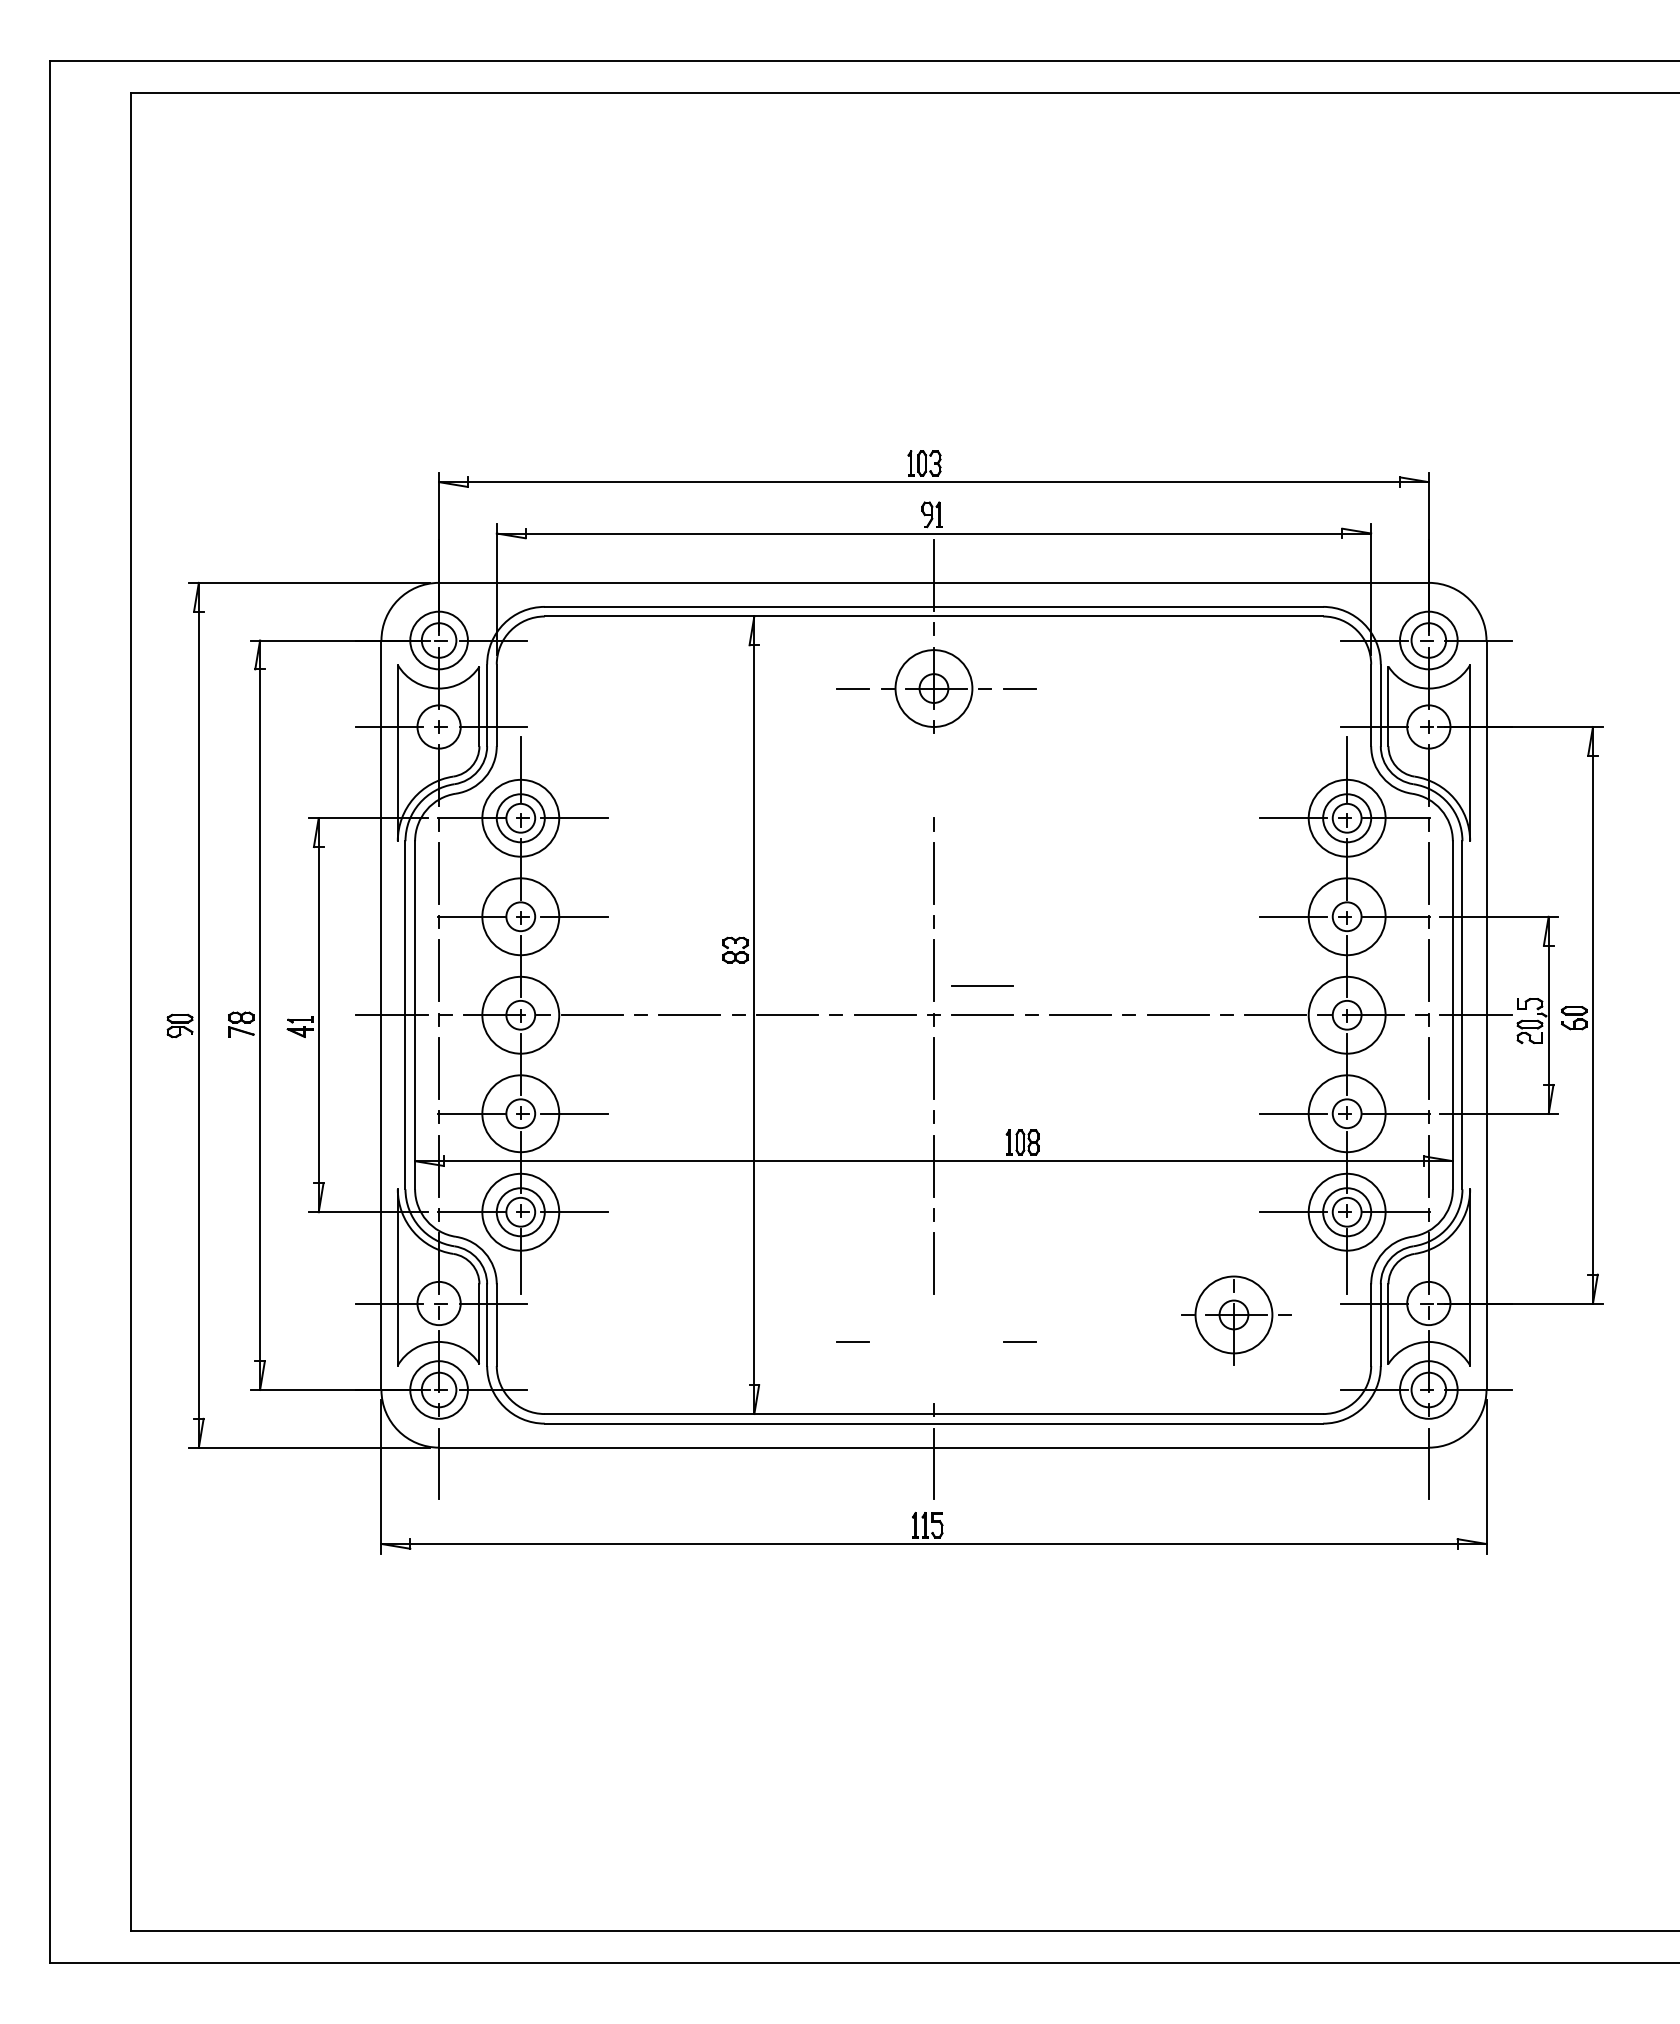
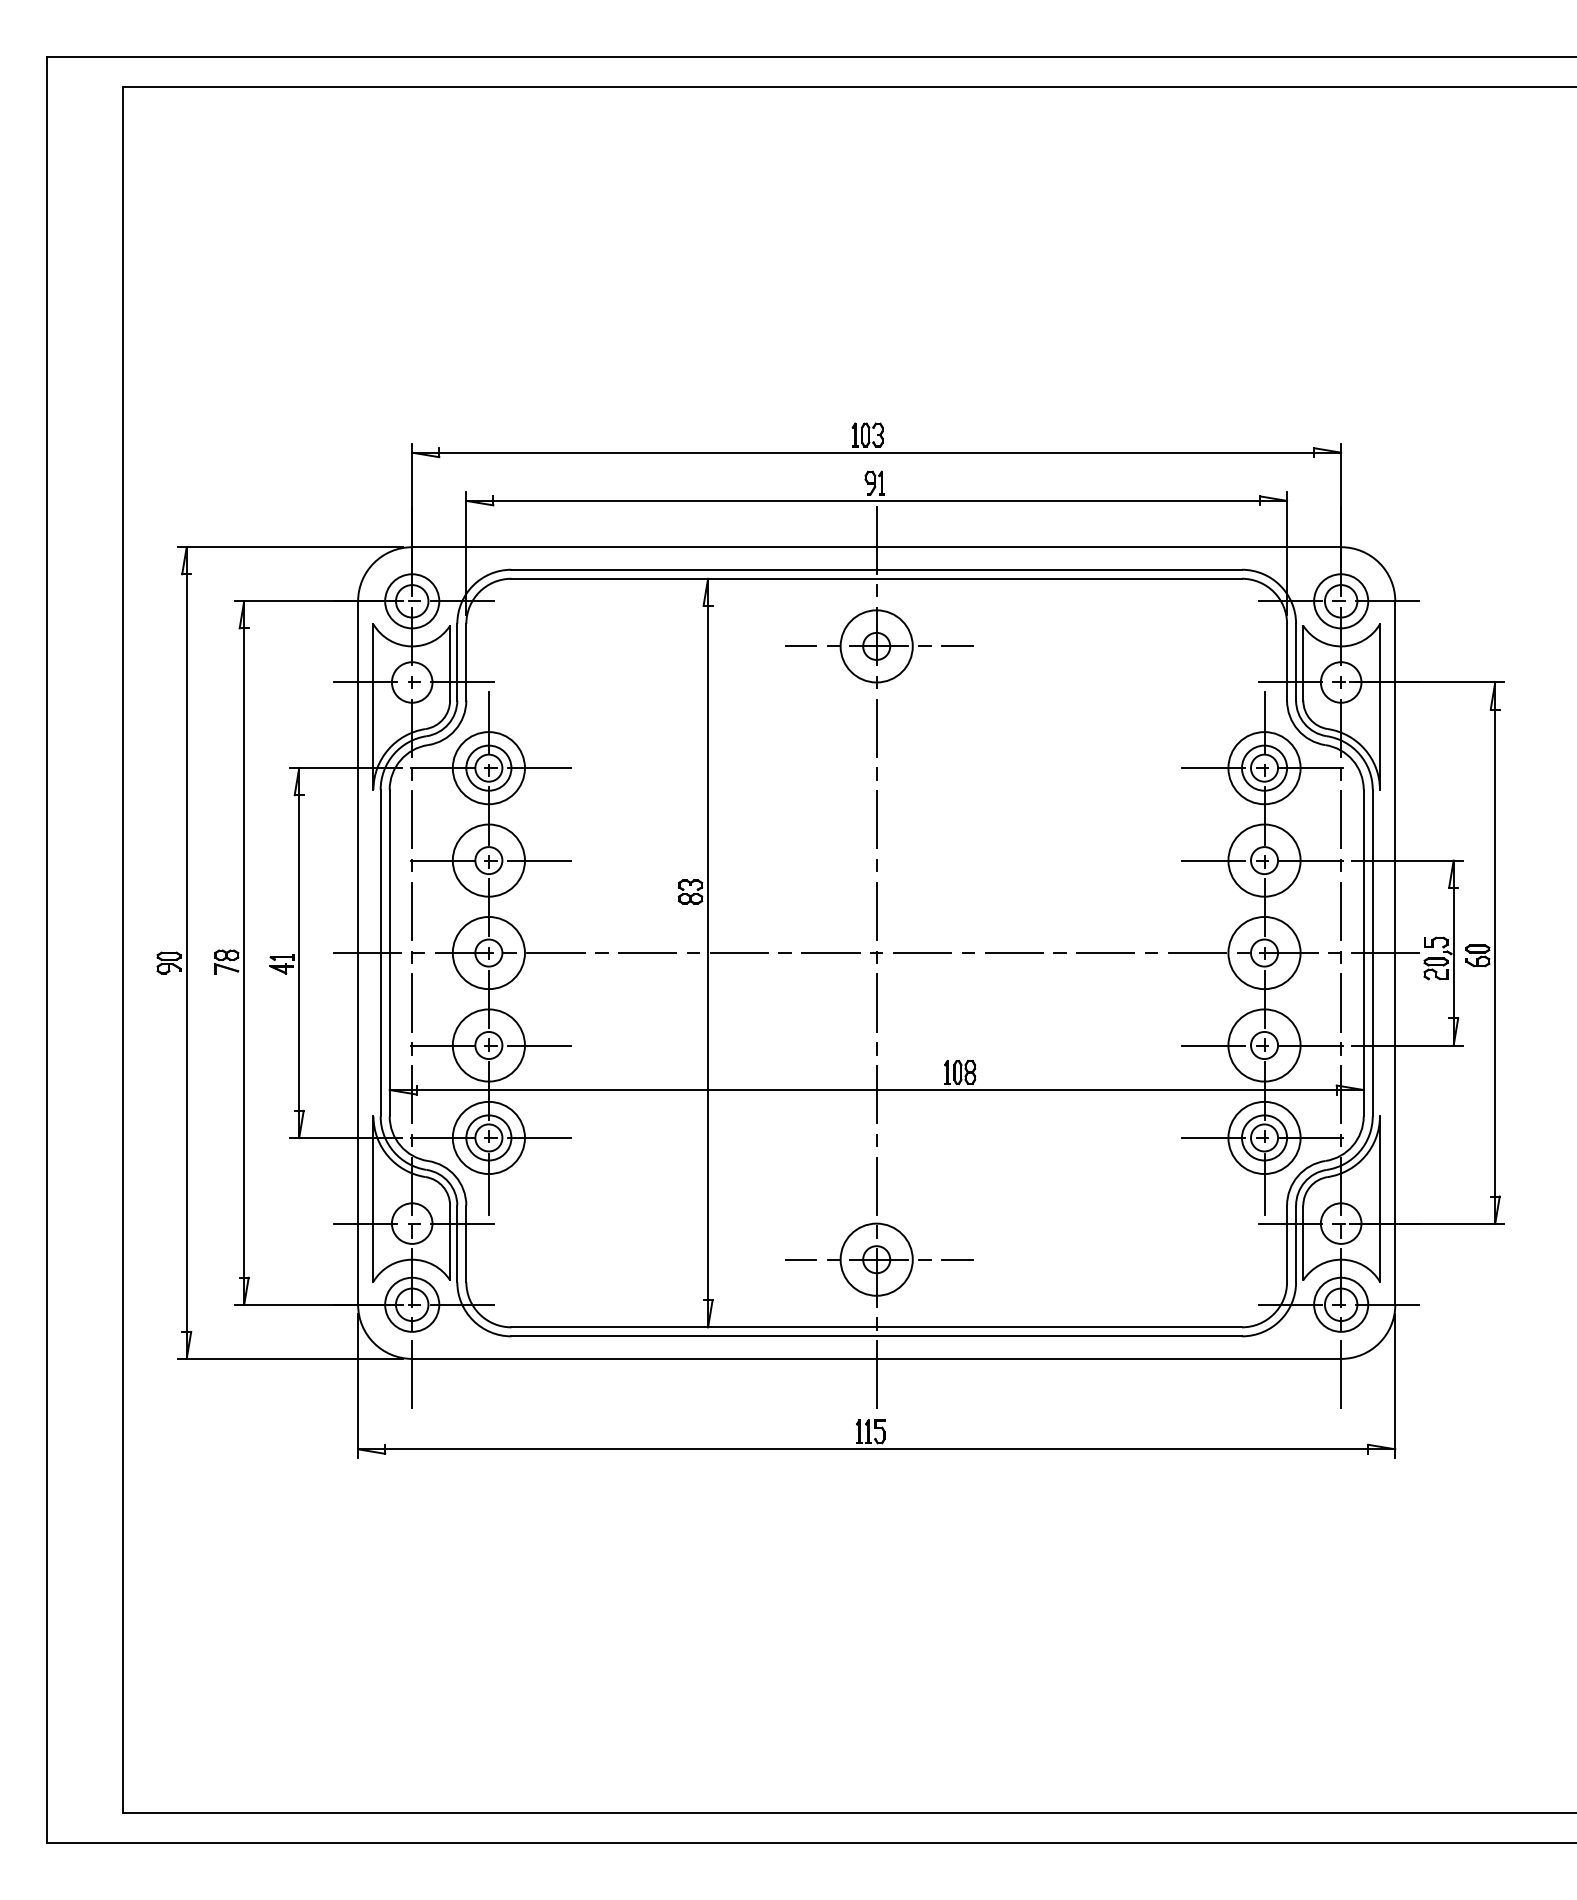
line: (933, 775) -> (876, 728), added
line: (982, 985) -> (922, 925), removed
part: (1236, 1320) -> (879, 1264), moved

